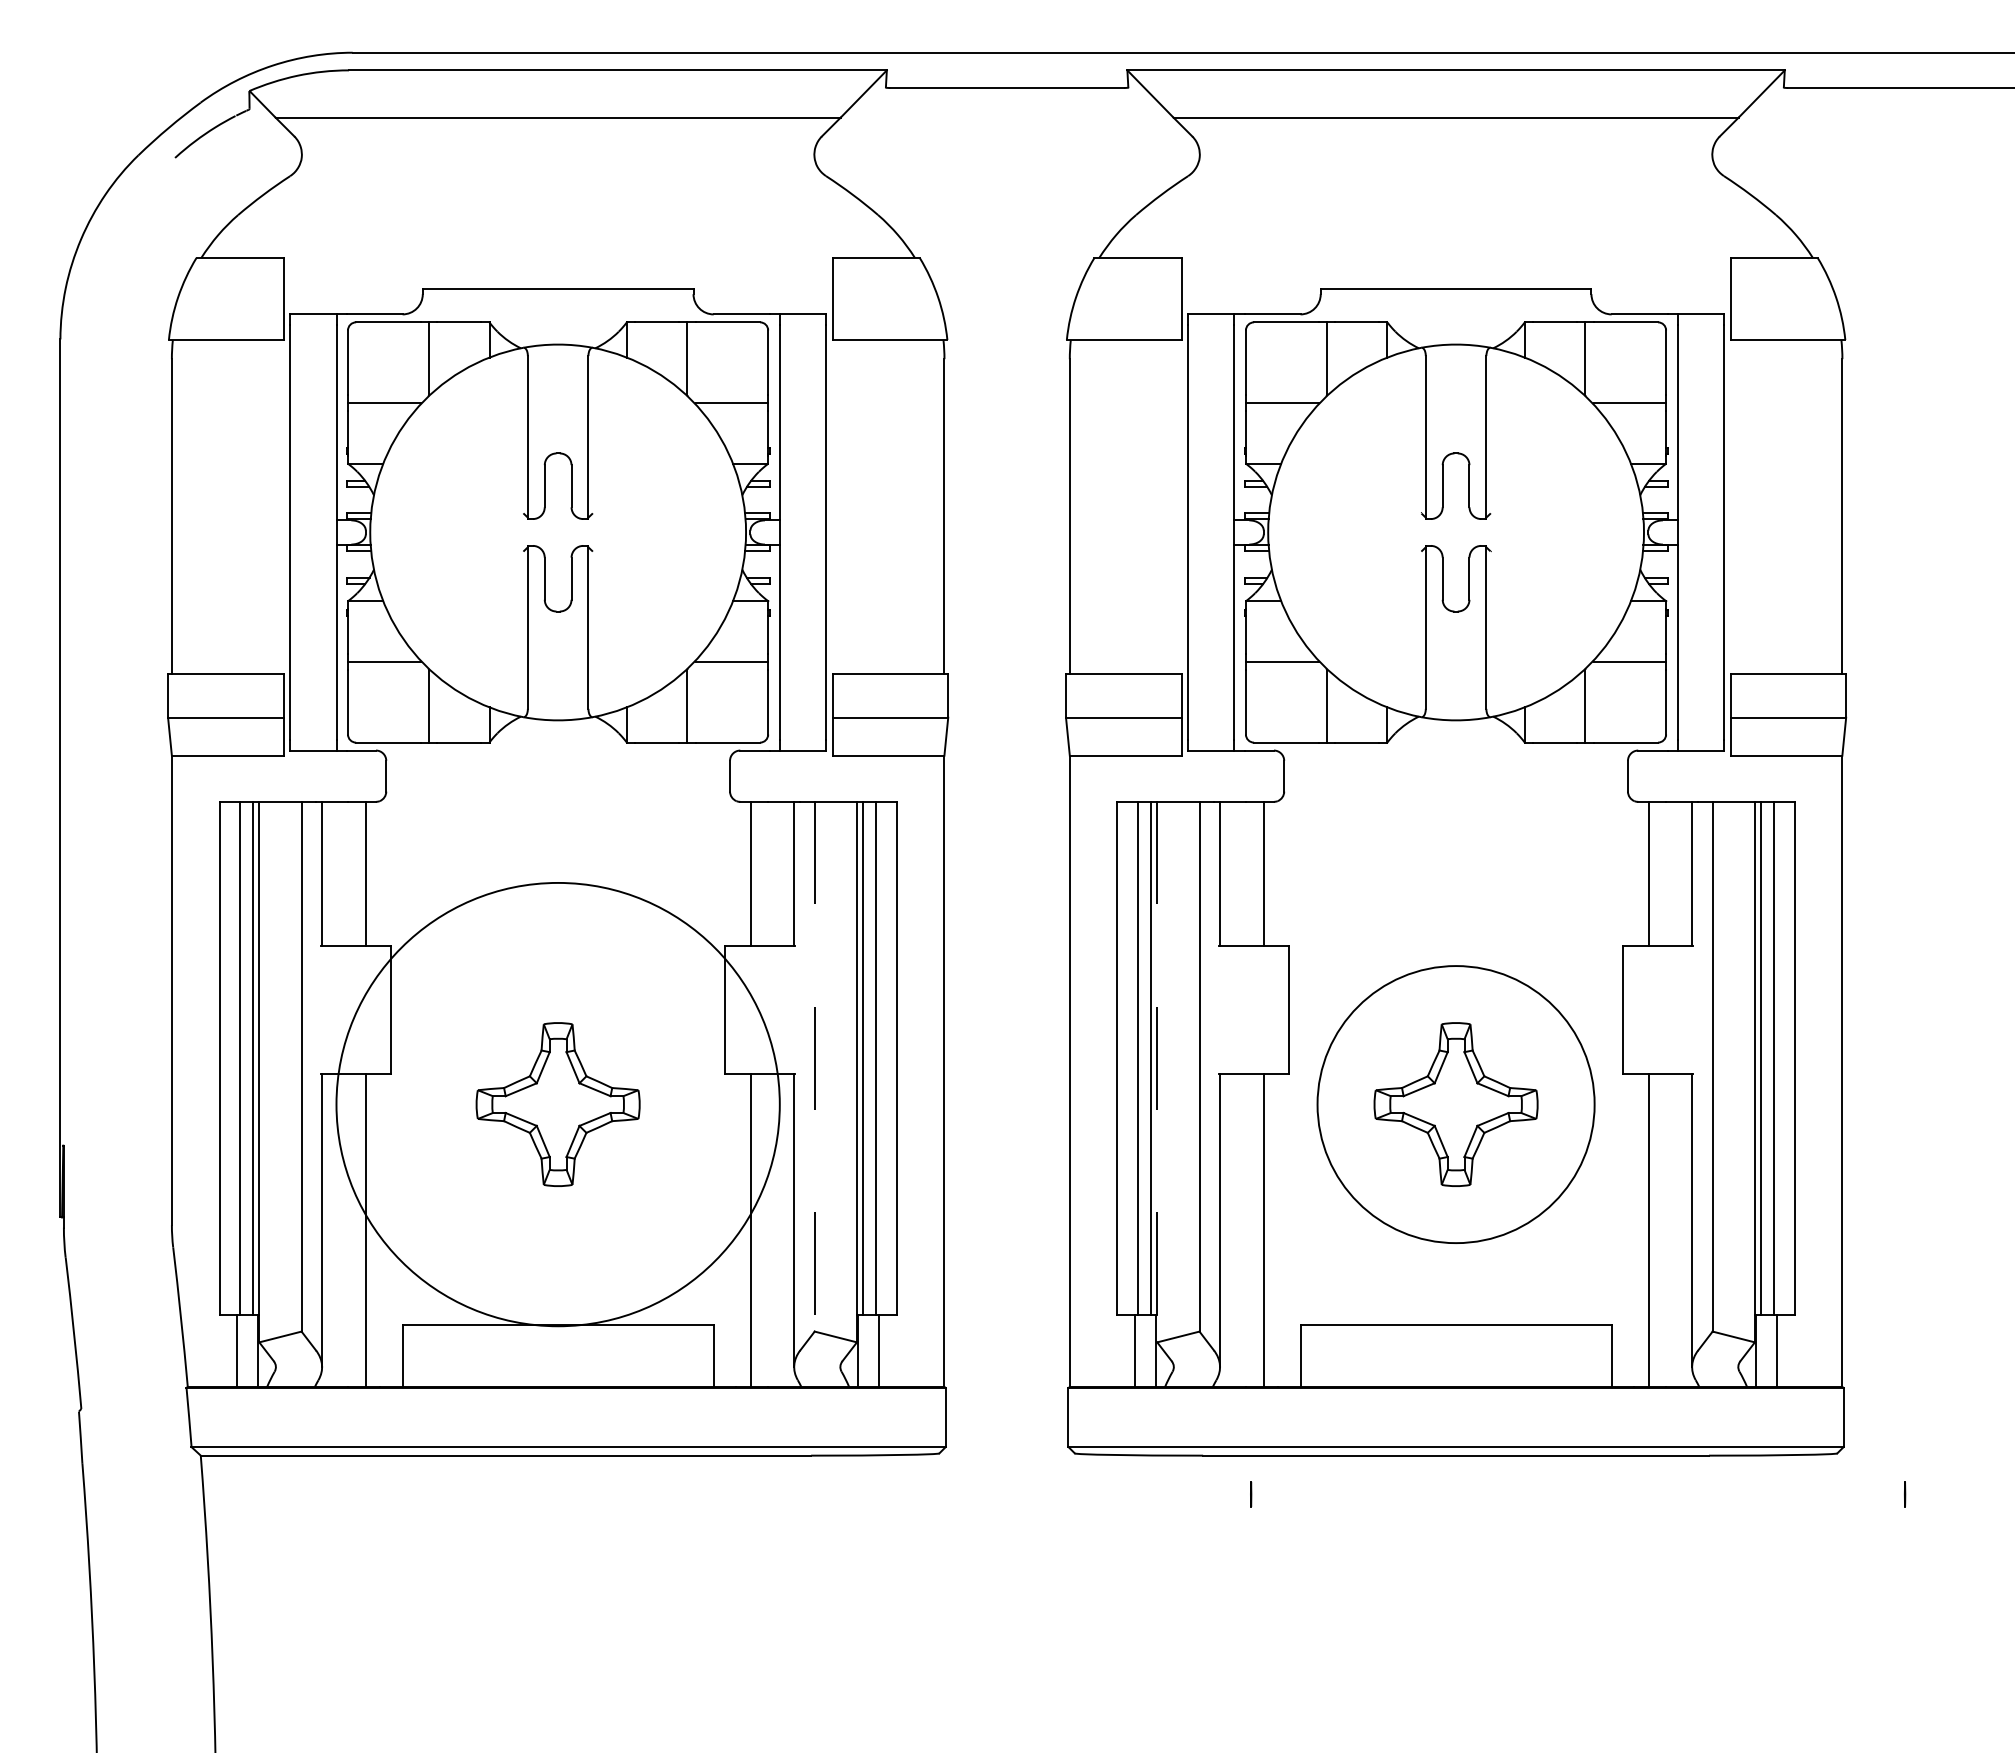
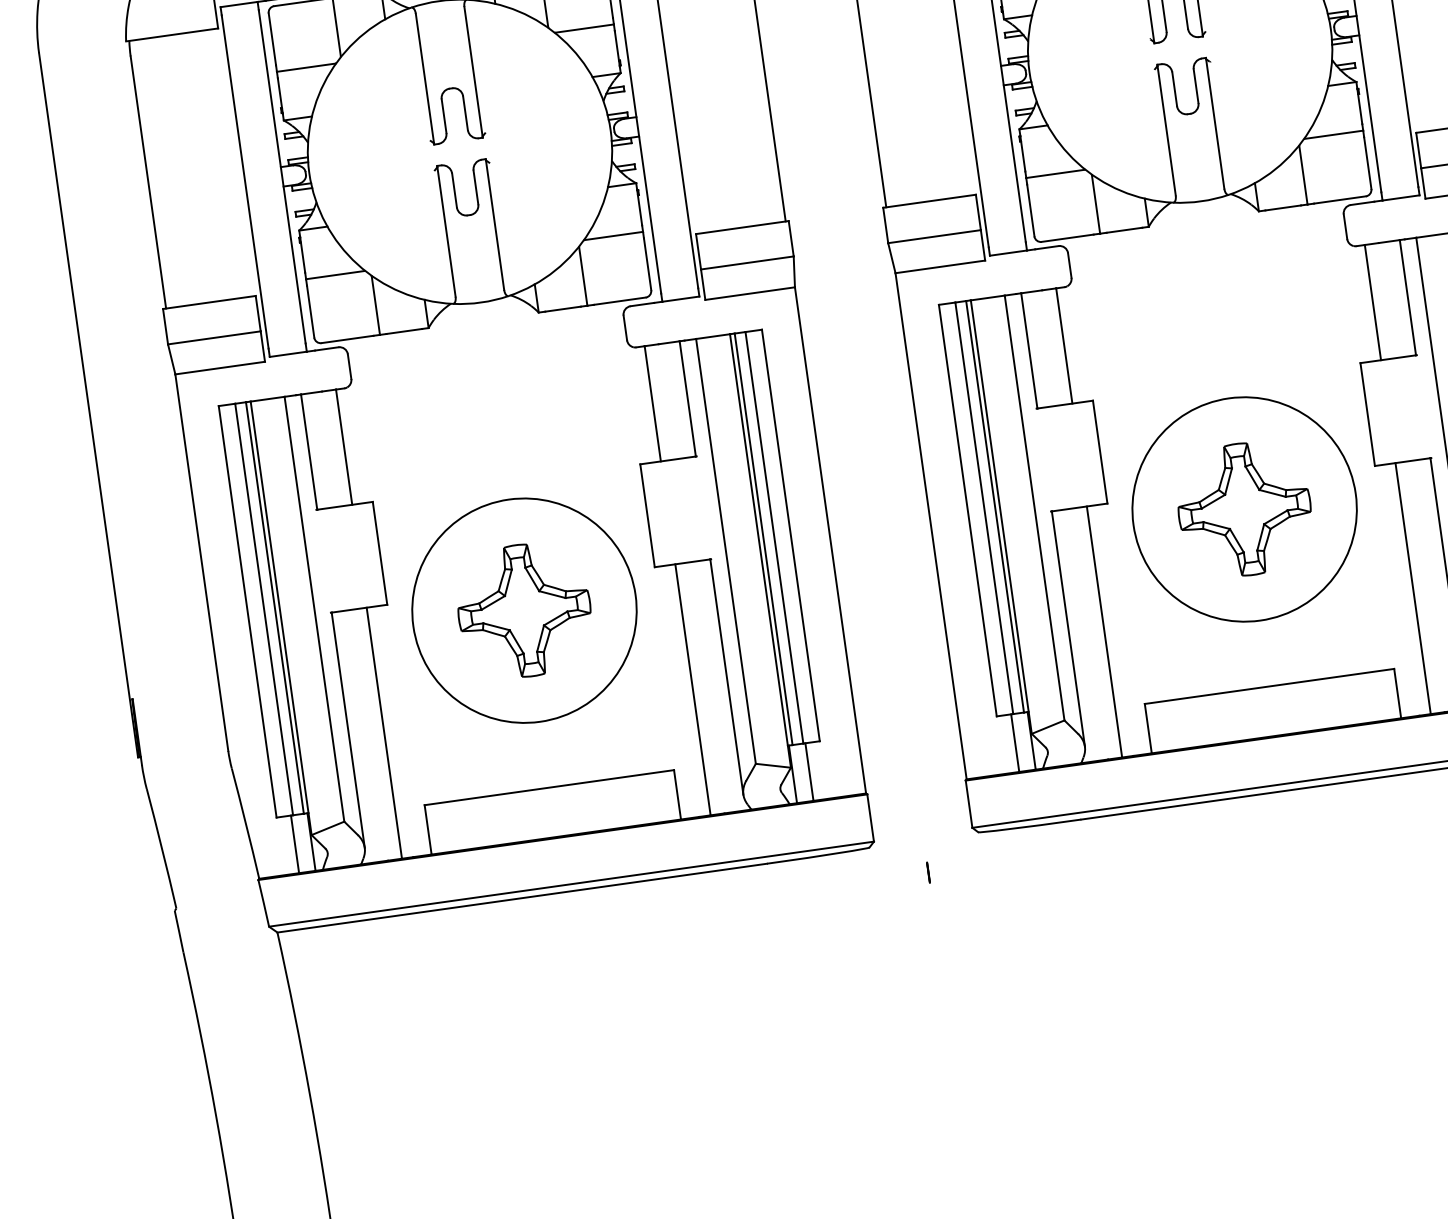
line: (814, 1066) -> (725, 551), dashed -> solid
line: (1157, 1072) -> (1001, 517), dashed -> solid
circle: (557, 1104) -> (523, 610), size x0.62
line: (1251, 1494) -> (928, 872), moved

